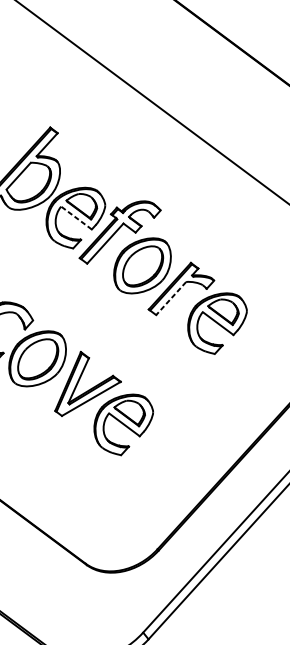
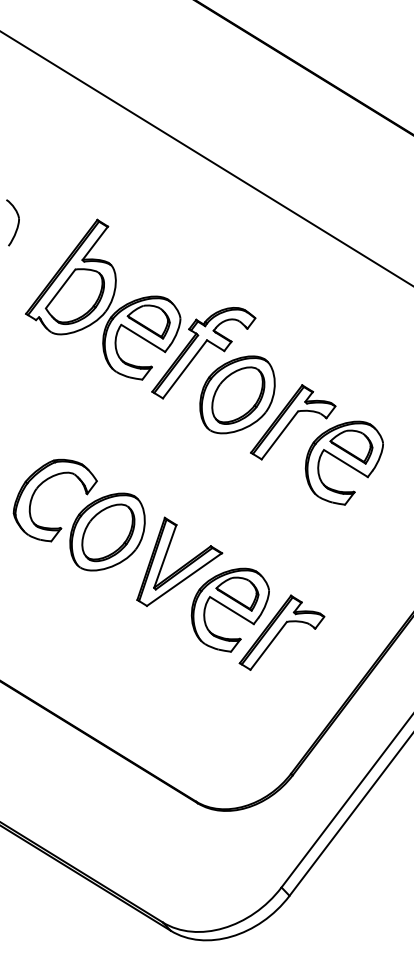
line: (76, 218) -> (143, 338), dashed -> solid
line: (170, 298) -> (279, 435), dashed -> solid
part: (159, 444) -> (281, 632), added

